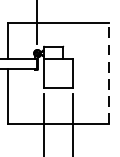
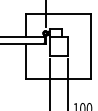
line: (109, 72) -> (91, 45), dashed -> solid

